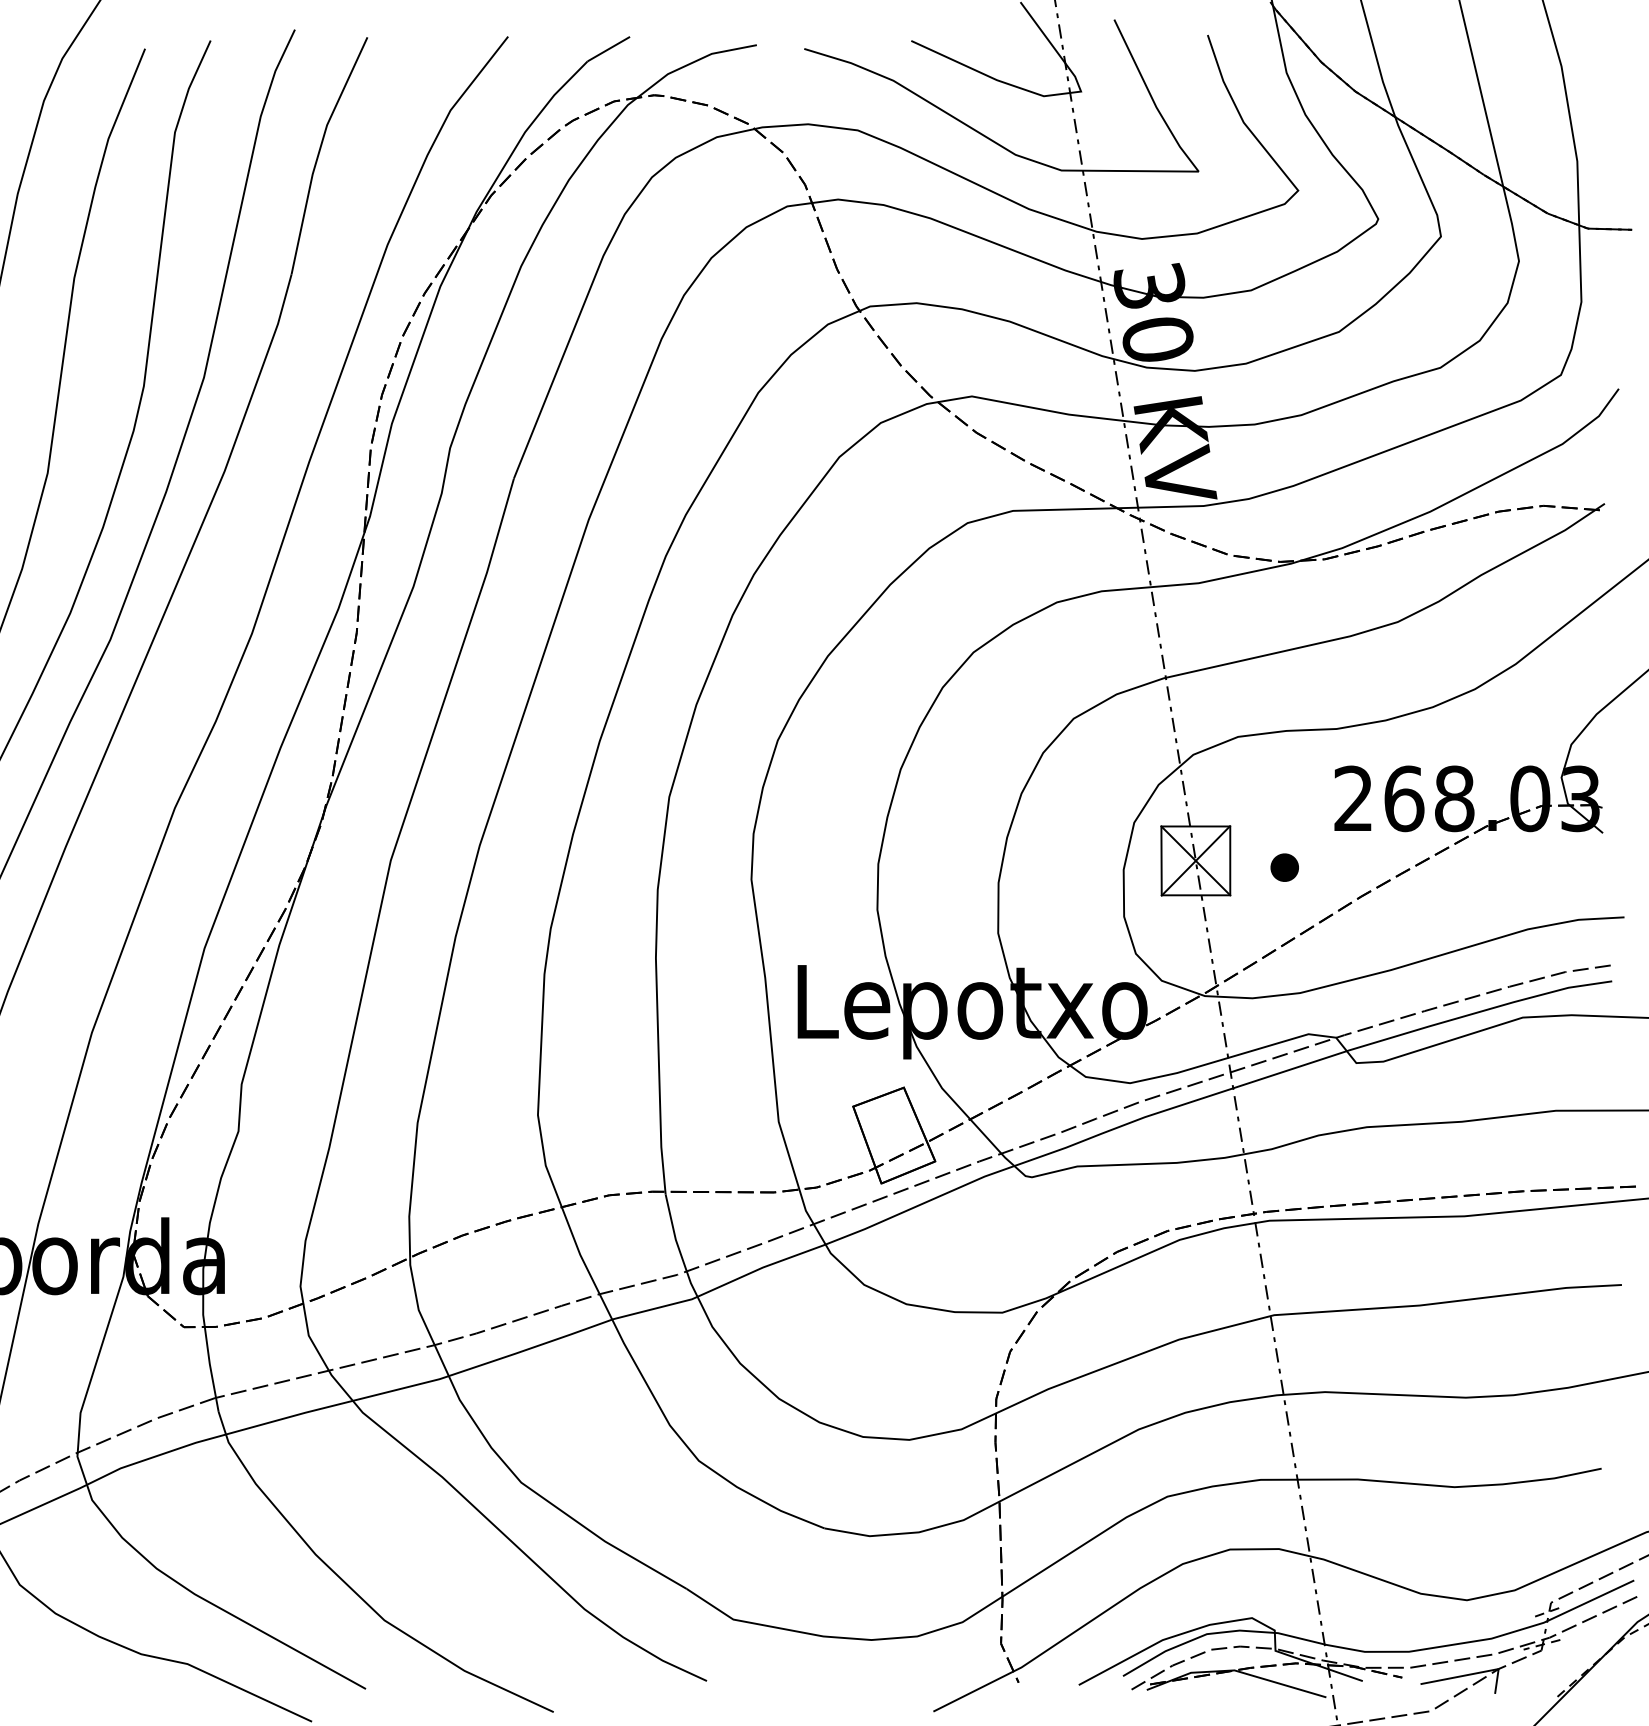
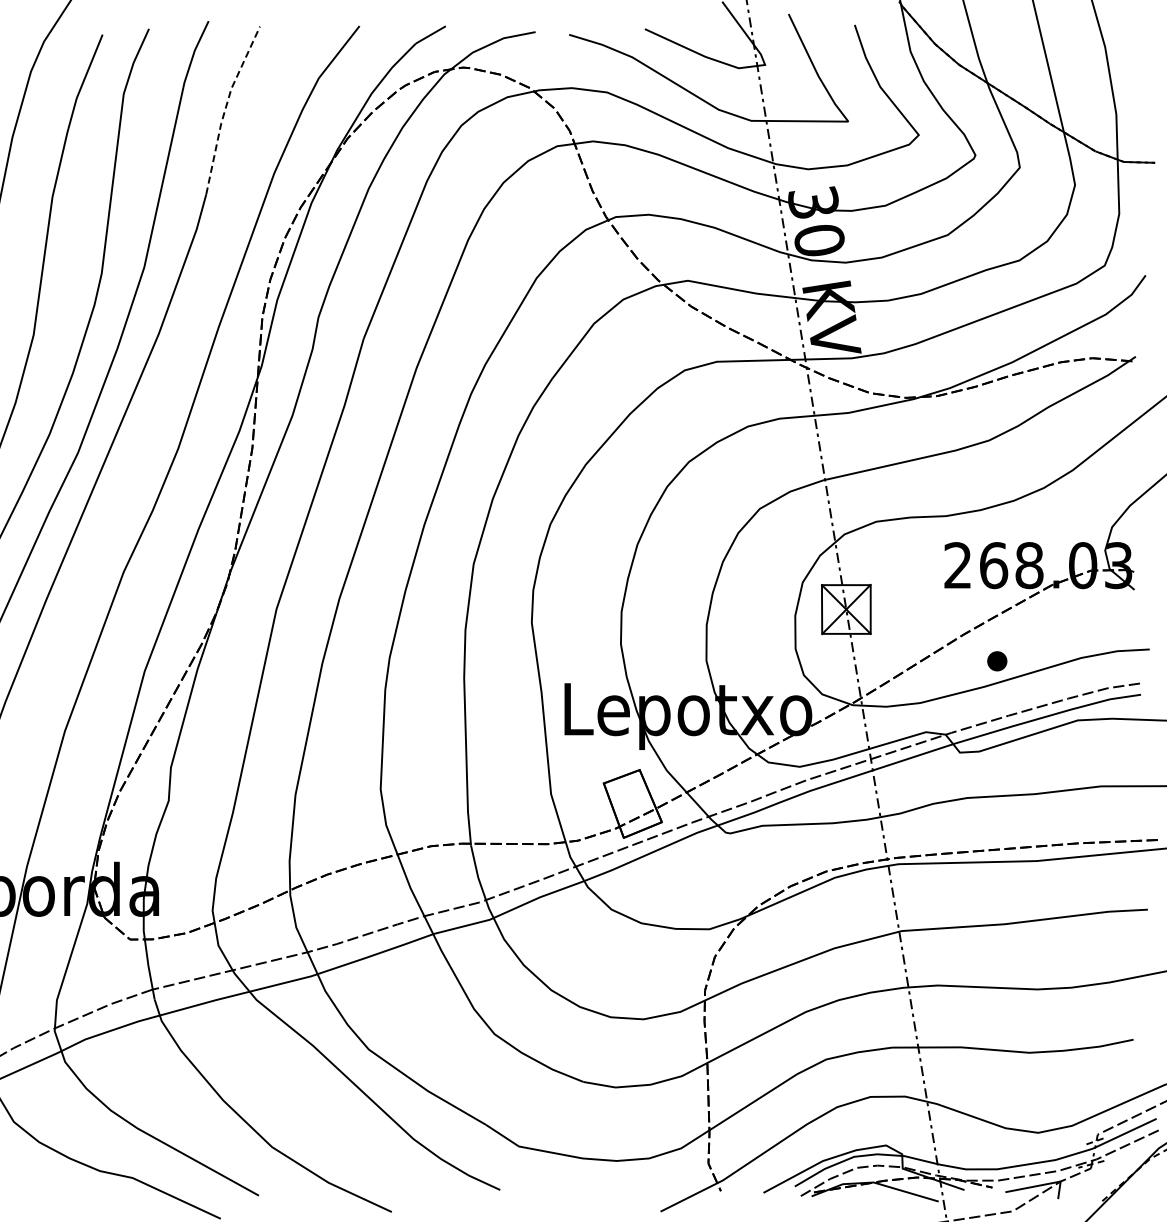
line: (318, 151) -> (225, 107), solid -> dashed
part: (1285, 867) -> (997, 661), moved

